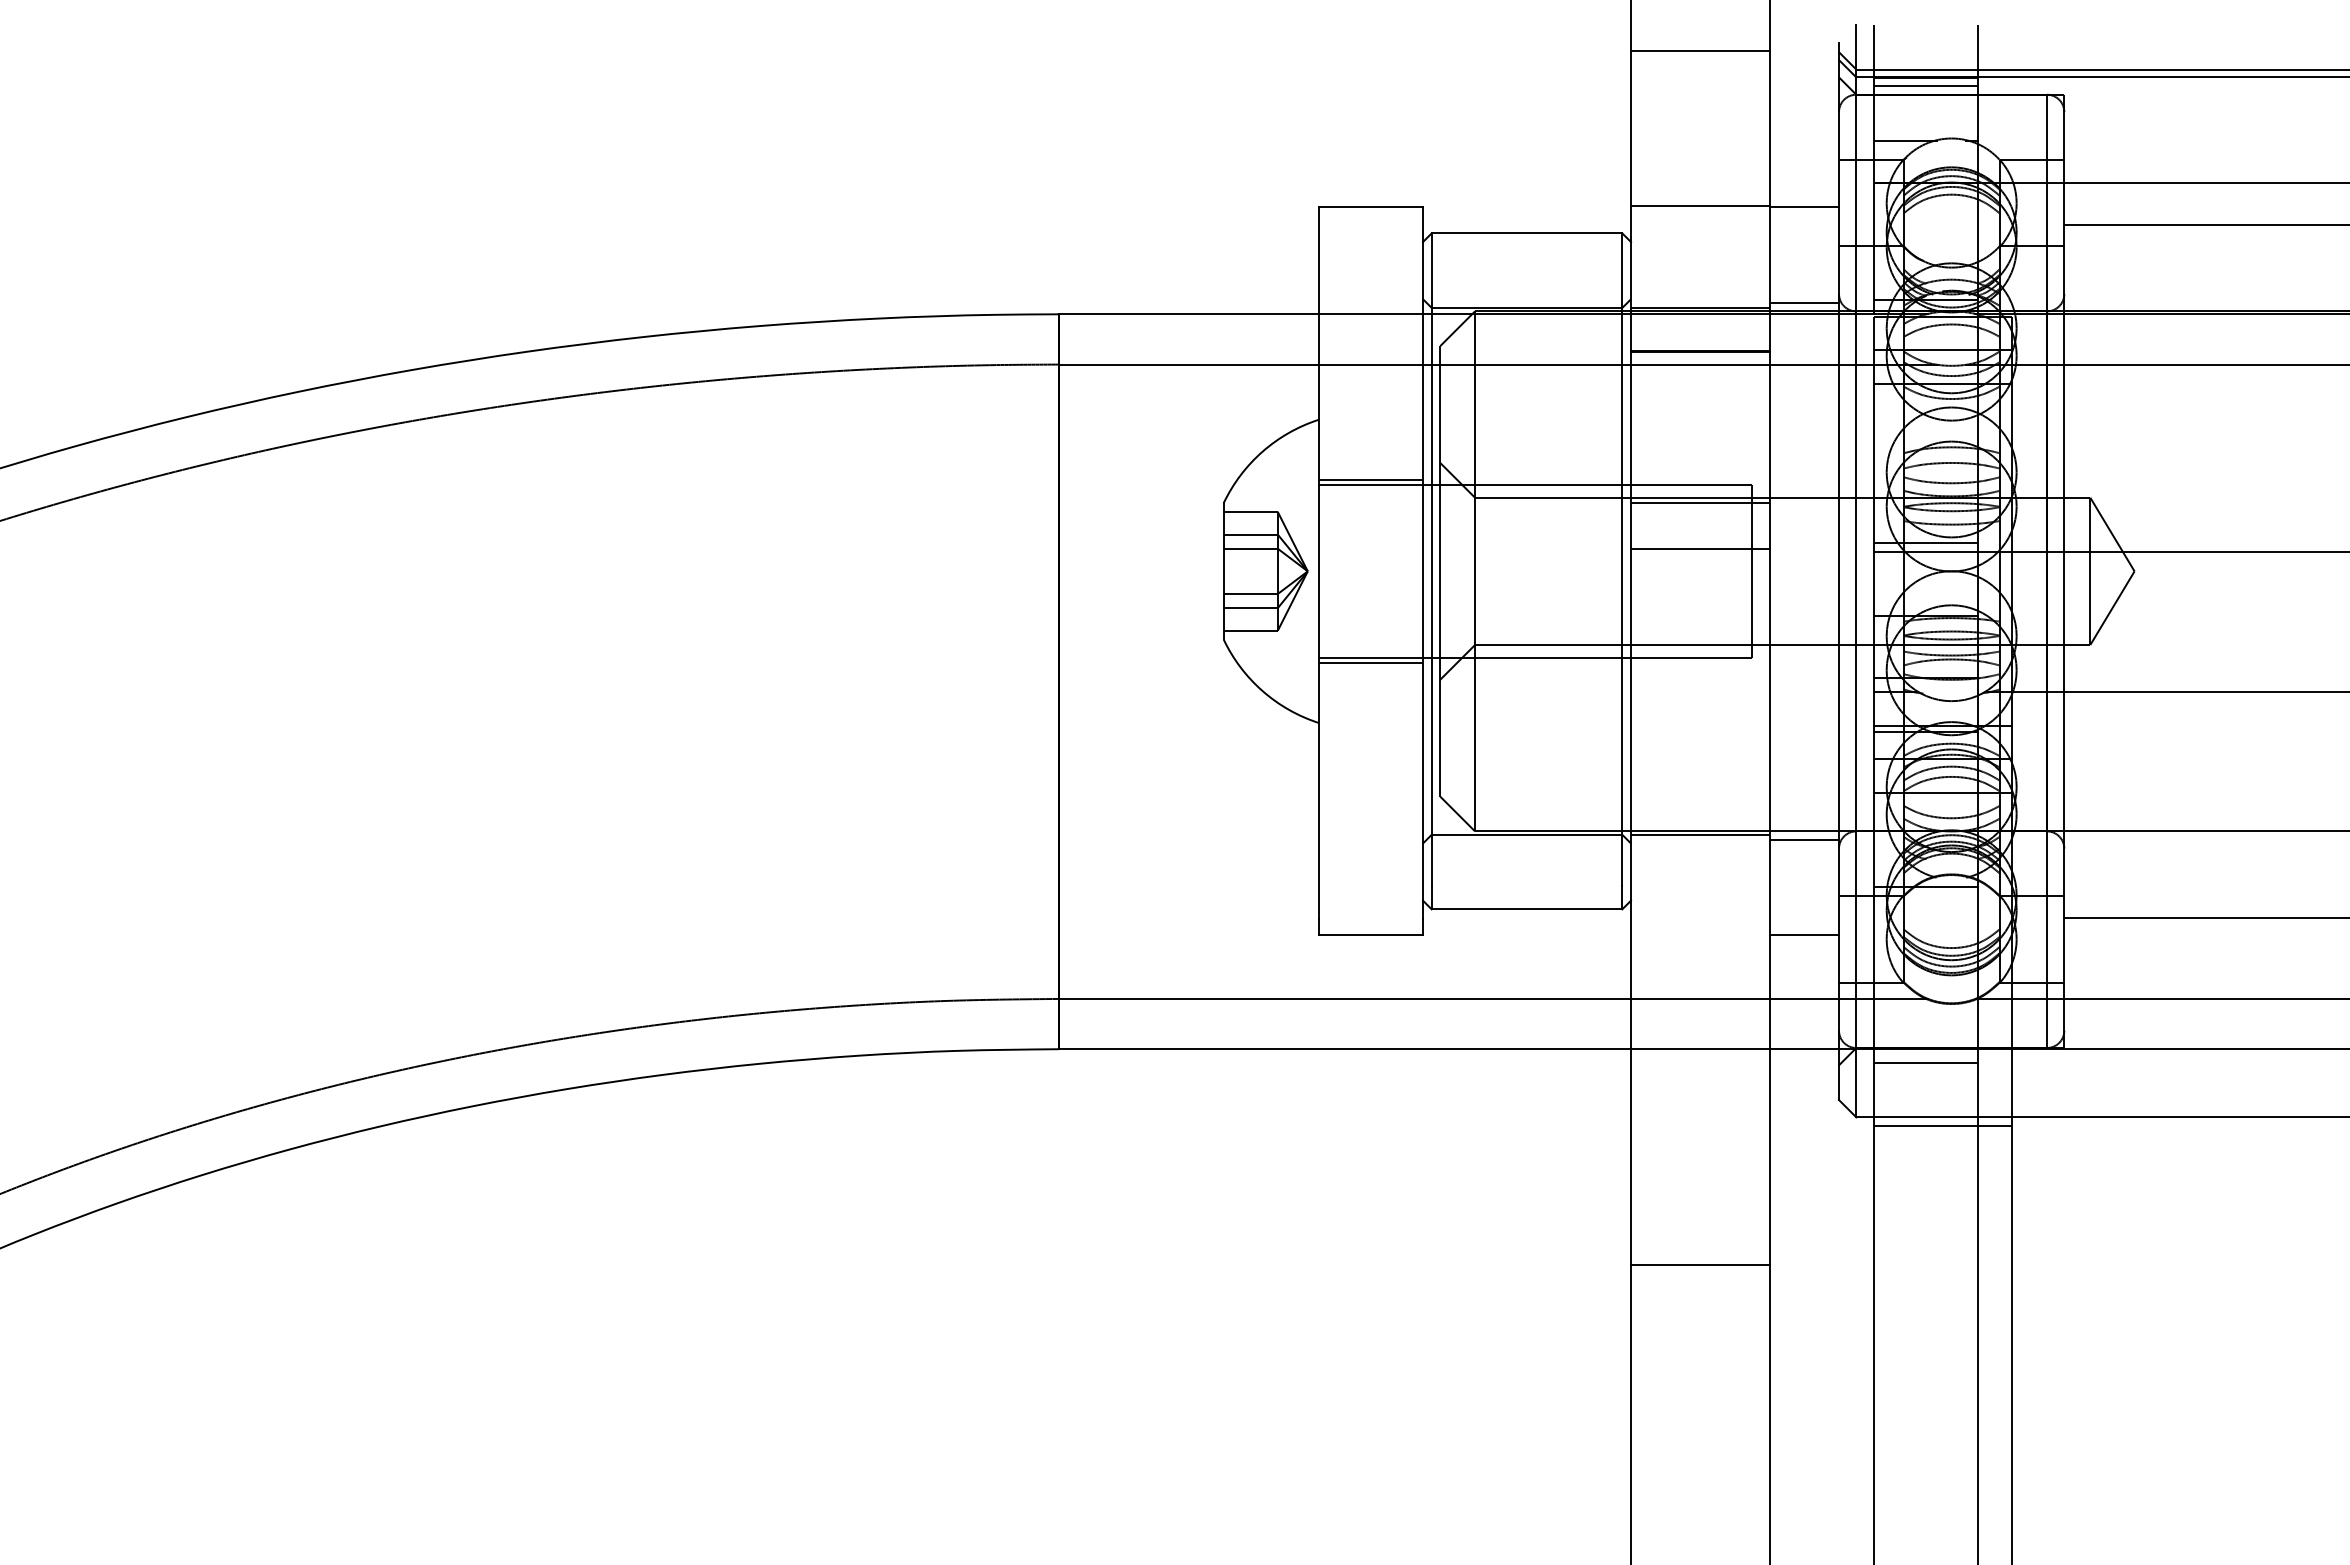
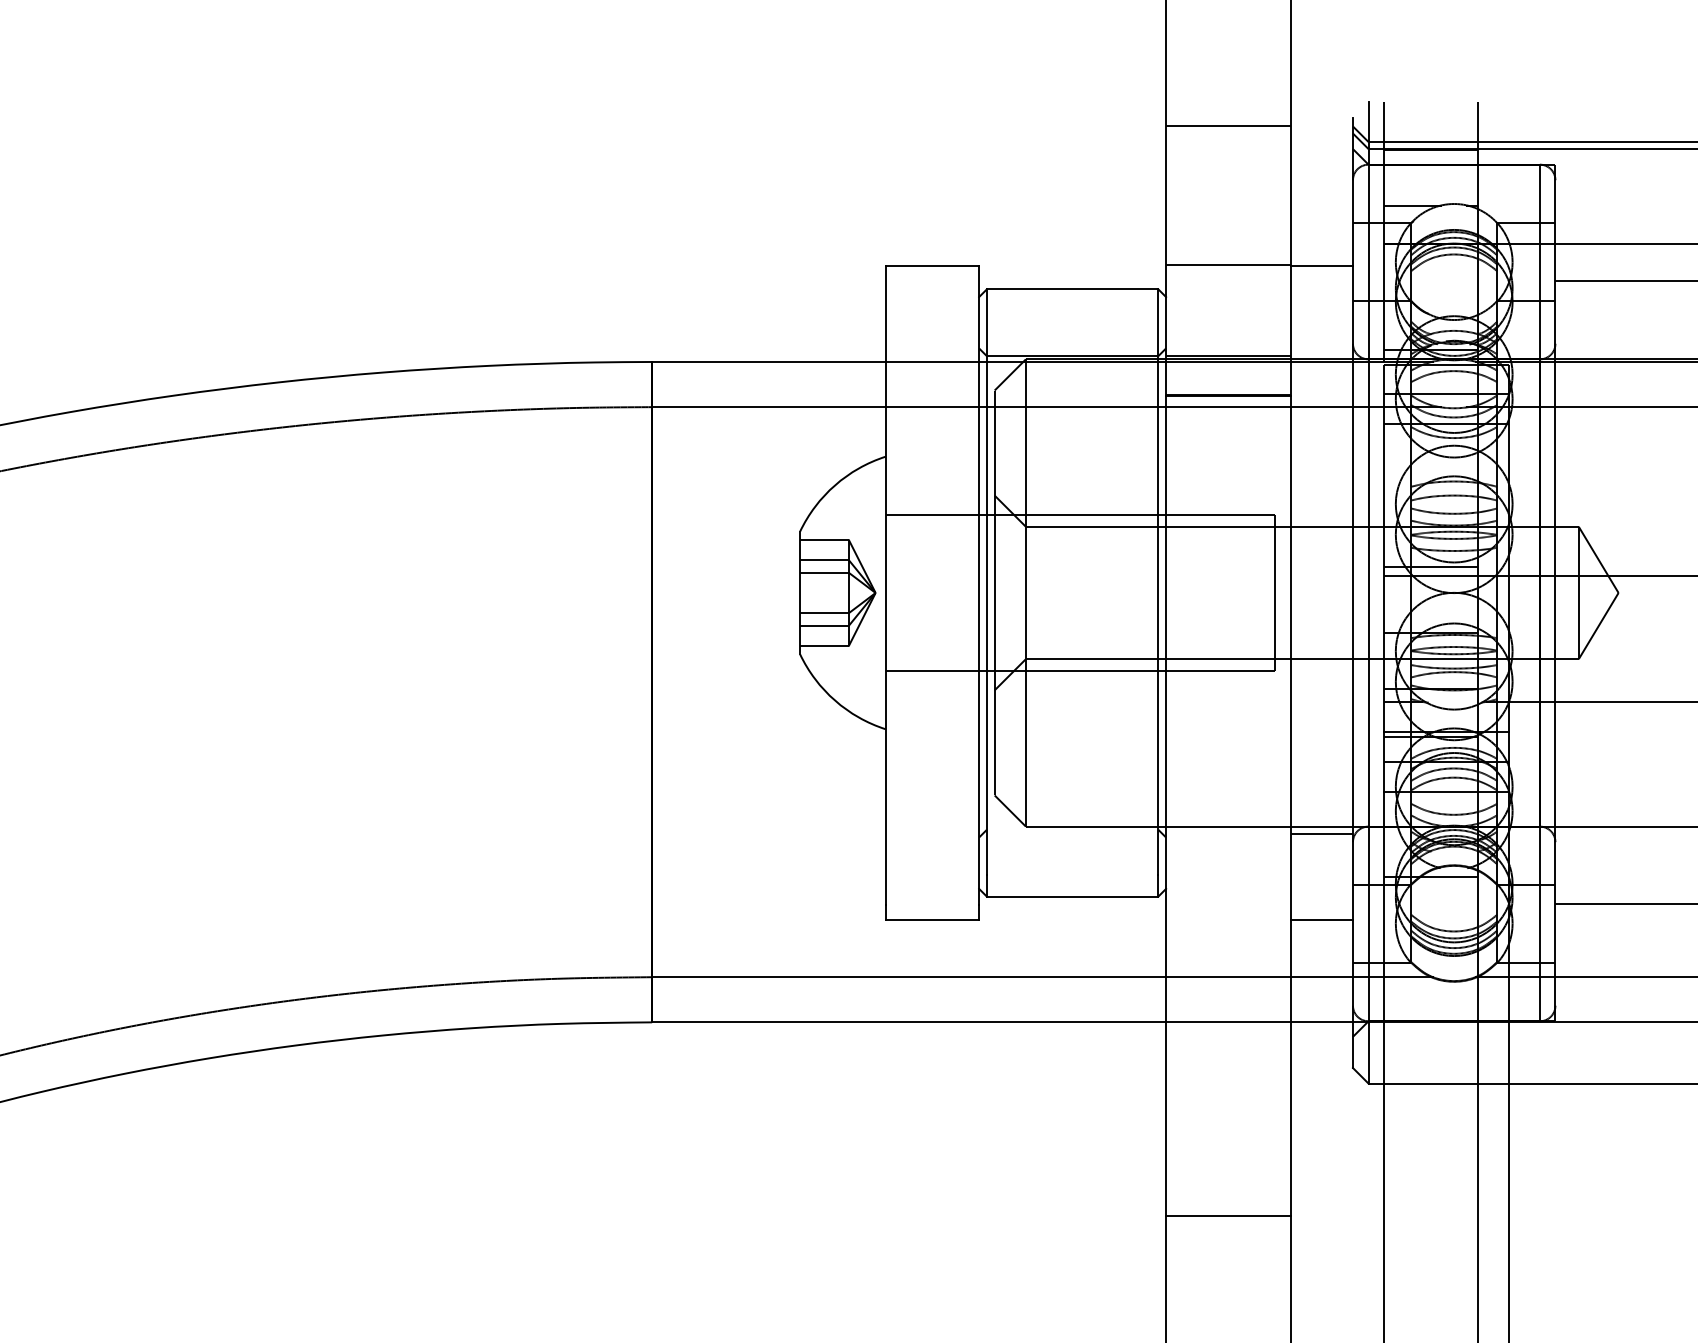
line: (1925, 86) -> (1430, 157), removed
line: (1804, 302) -> (1321, 351), removed
line: (1371, 479) -> (932, 510), removed
line: (1700, 502) -> (1228, 531), removed
line: (1700, 549) -> (1228, 573), removed
line: (1371, 663) -> (932, 675), removed
line: (1526, 834) -> (1072, 829), removed
line: (1700, 834) -> (1228, 829), removed
line: (1925, 1063) -> (1430, 1035), removed
line: (1942, 1126) -> (1445, 1091), removed

